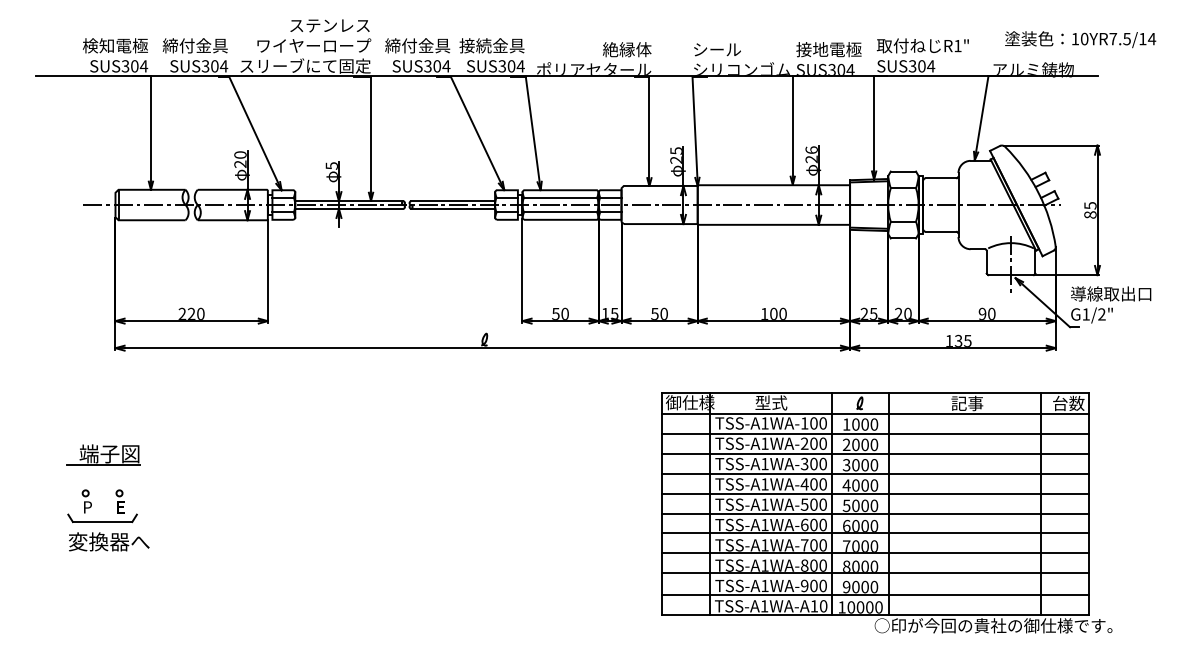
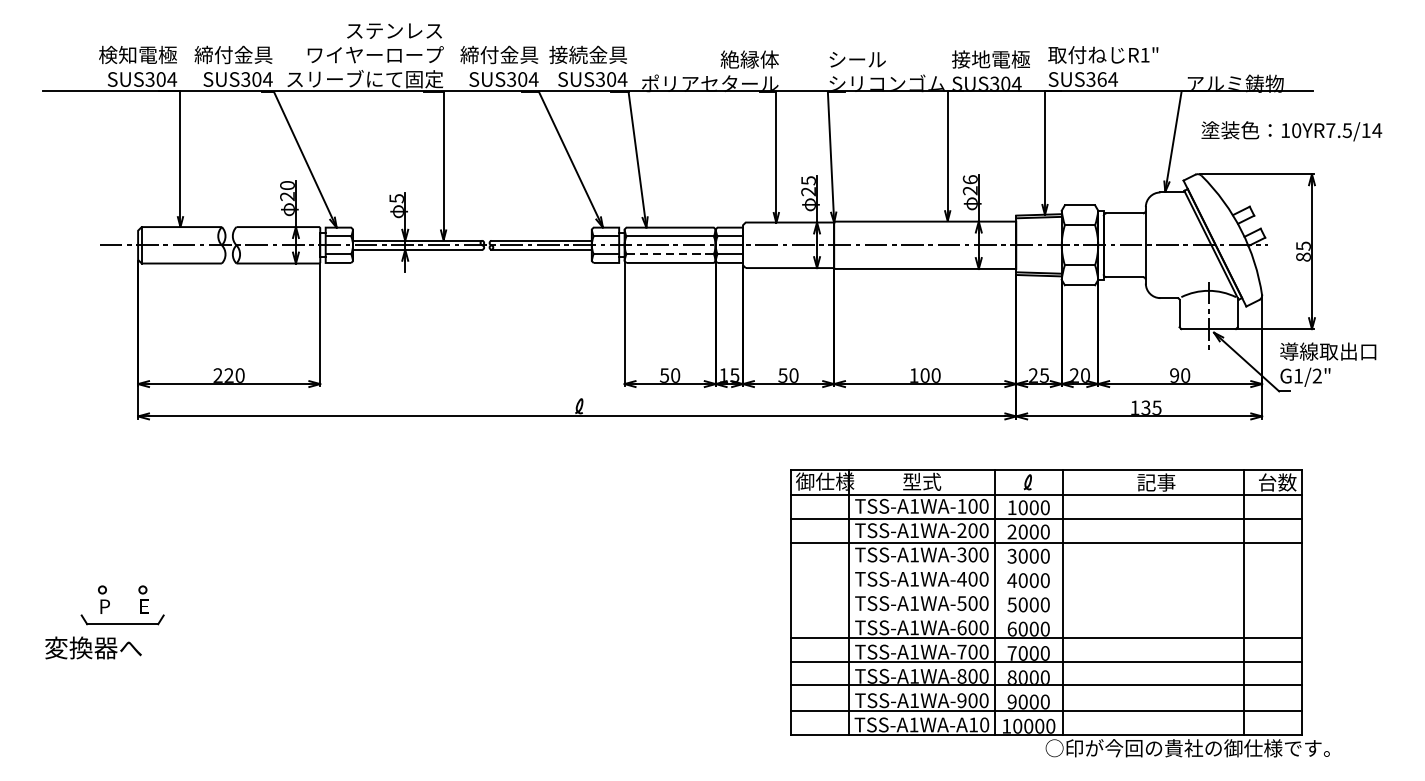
text: (1080, 39) -> (1291, 131), moved
text: (921, 66) -> (1101, 79), SUS304 -> SUS364
line: (560, 212) -> (670, 254), solid -> dashed
part: (103, 454) -> (123, 543), removed
line: (875, 473) -> (1046, 566), removed
line: (875, 493) -> (1046, 590), removed
line: (875, 513) -> (1046, 614), removed
text: (109, 541) -> (93, 647), moved

